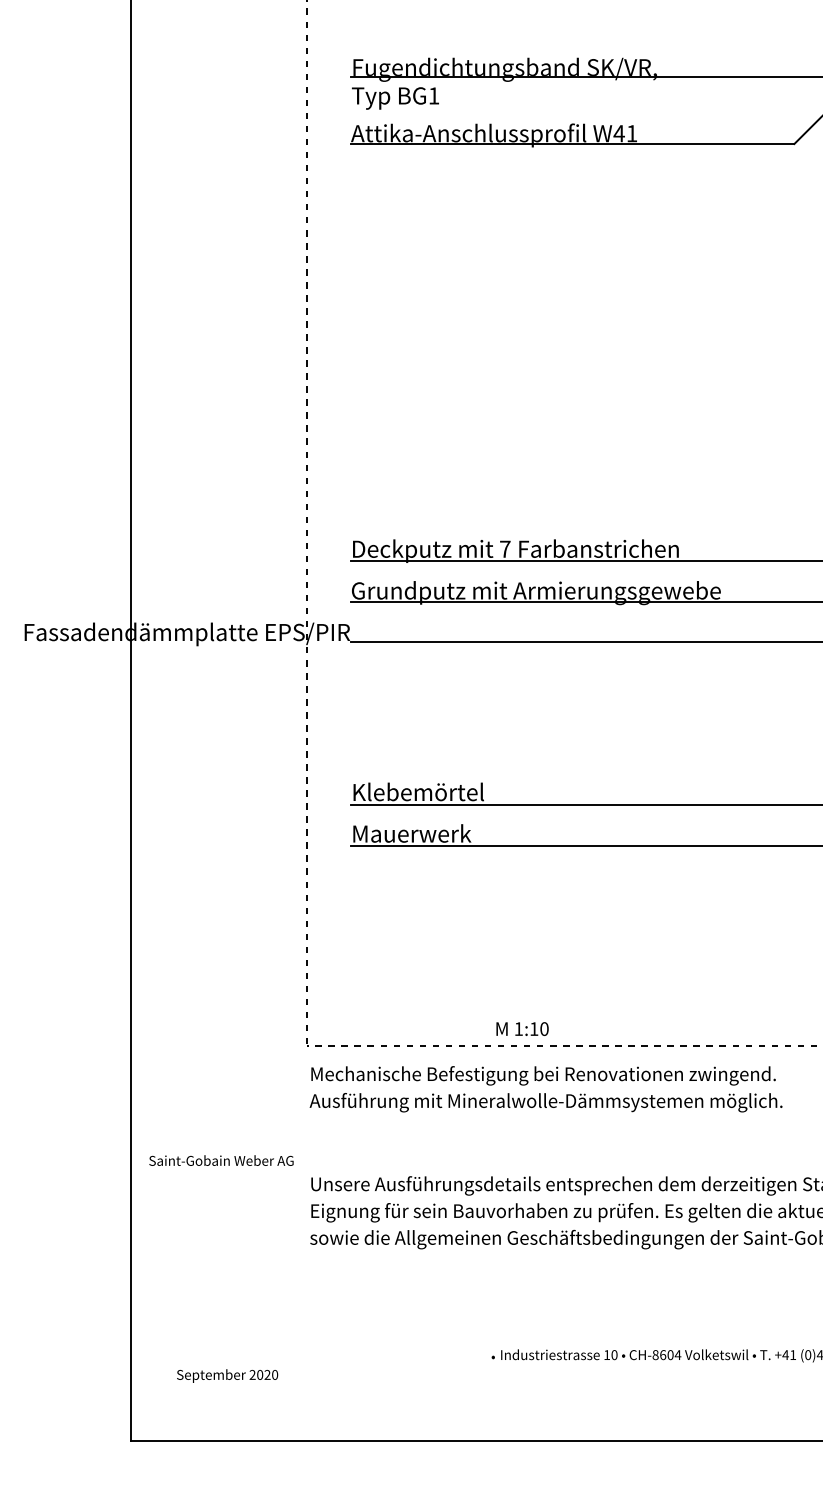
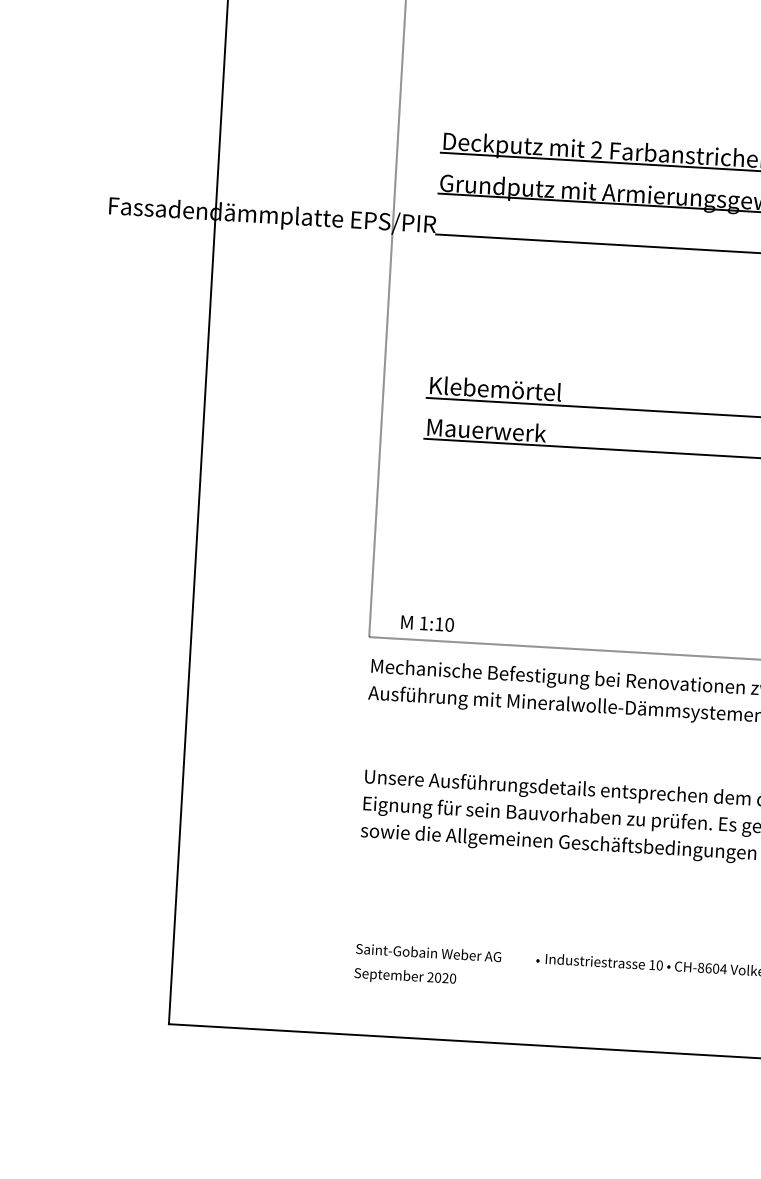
text: (505, 548) -> (597, 149), 7 -> 2
text: (522, 1028) -> (427, 623), moved
text: (221, 1160) -> (428, 952), moved
text: (227, 1375) -> (405, 976), moved

